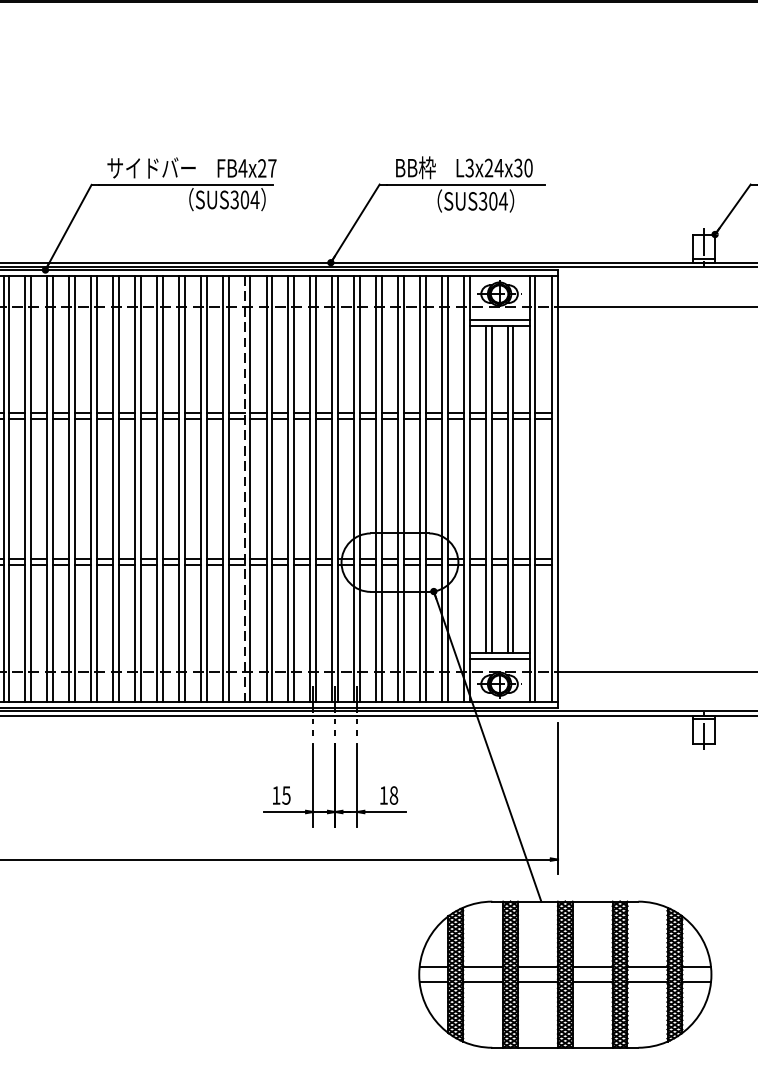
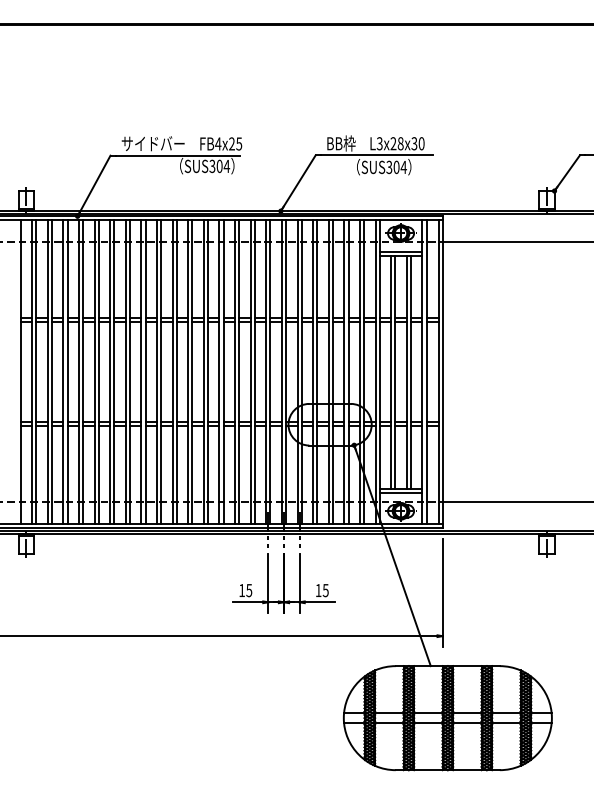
text: (272, 167) -> (239, 143), FB4x27 -> FB4x25
text: (498, 167) -> (400, 143), L3x24x30 -> L3x28x30
line: (244, 489) -> (219, 372), dashed -> solid
text: (393, 795) -> (325, 590), 18 -> 15

